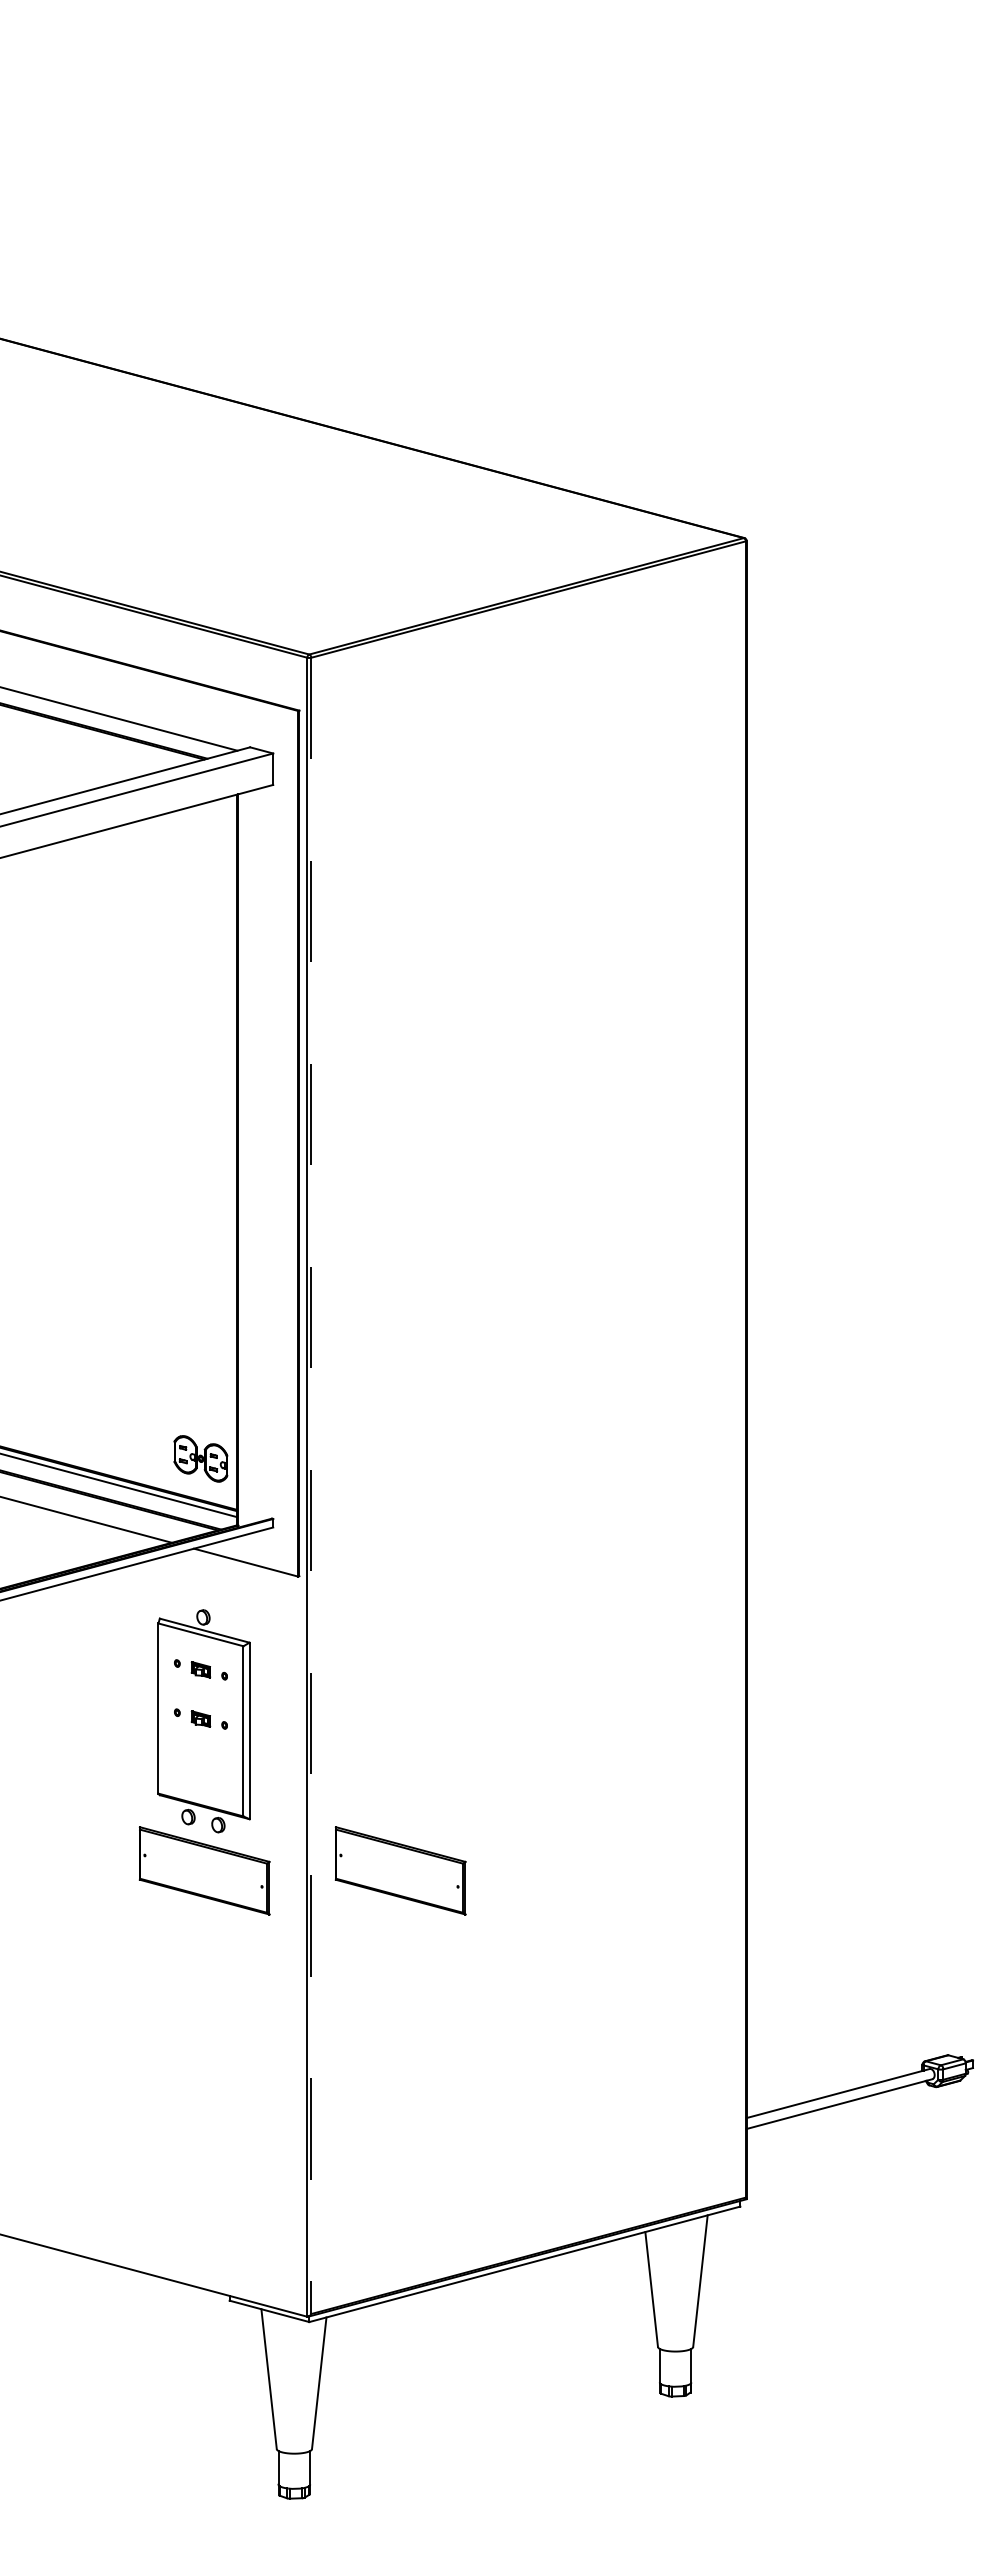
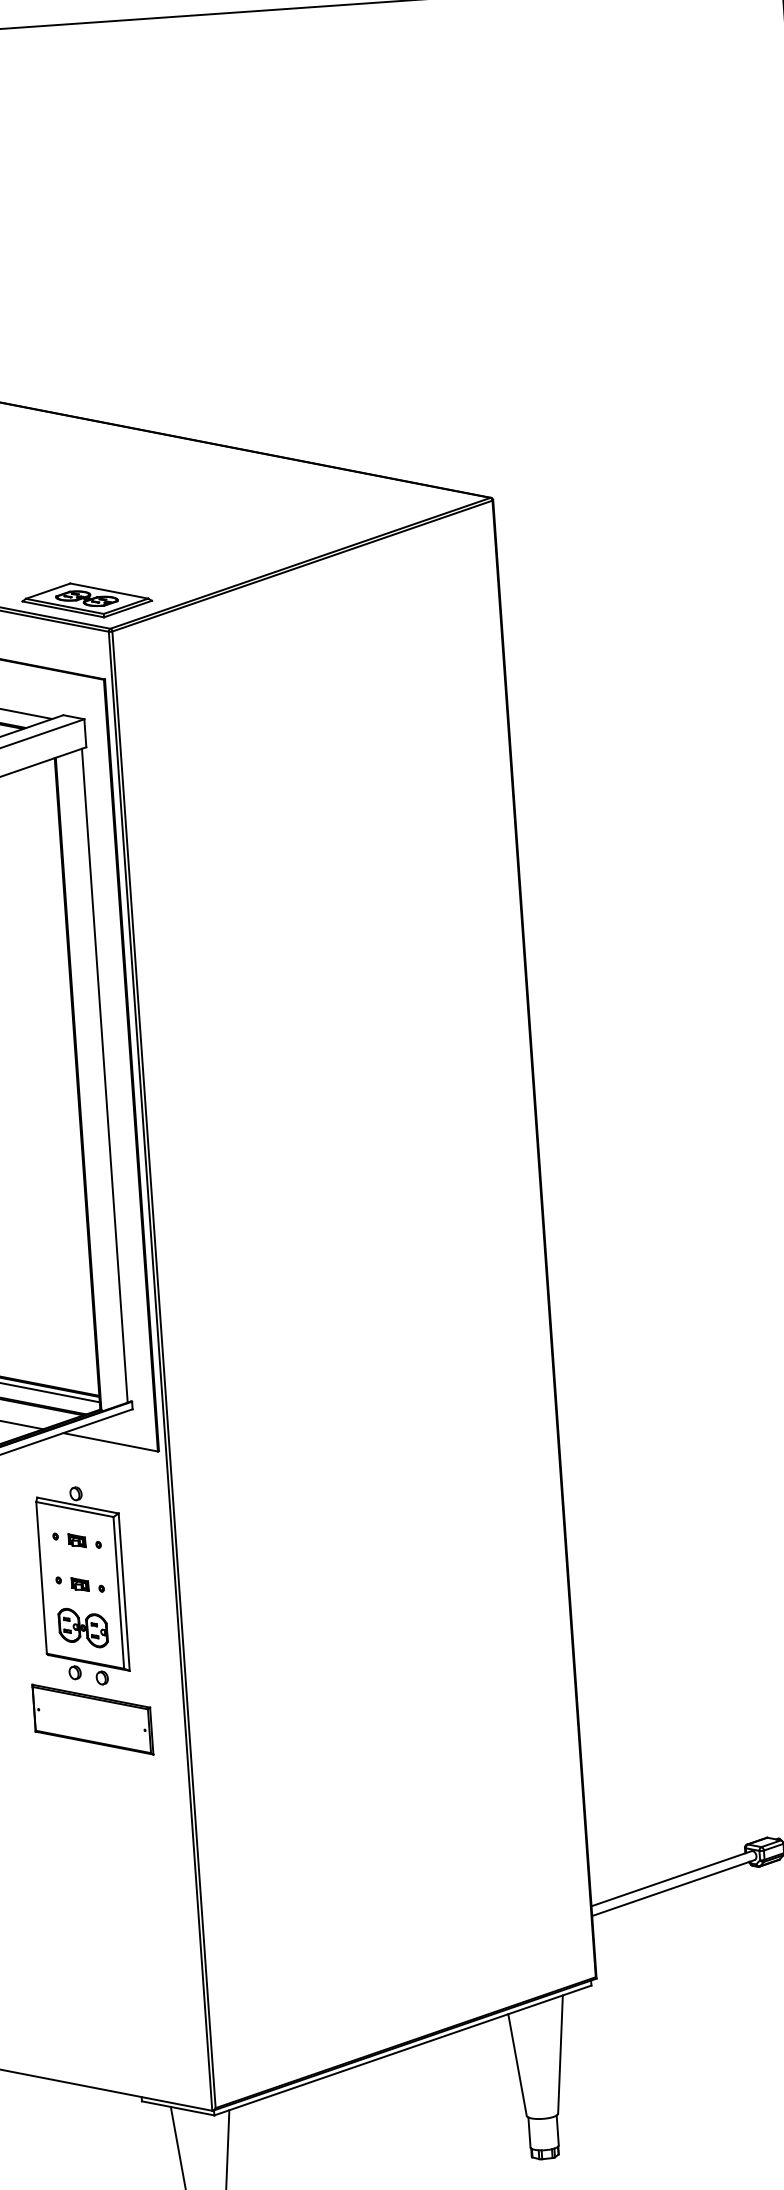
part: (285, 620) -> (87, 599), added
line: (268, 1152) -> (105, 1075), added
part: (200, 1458) -> (82, 1627), moved
line: (311, 1486) -> (164, 1370), dashed -> solid
part: (400, 1870) -> (267, 1707), removed

